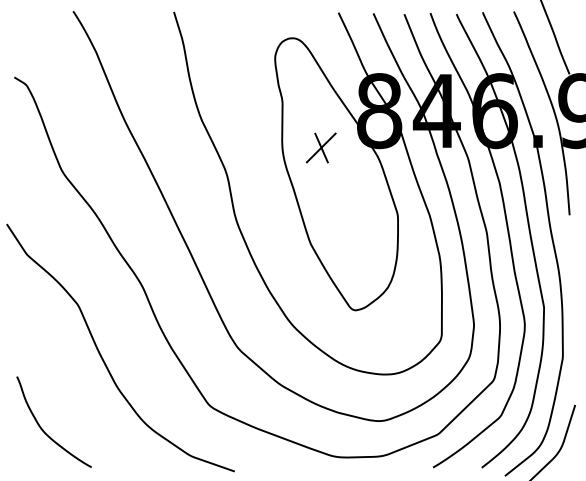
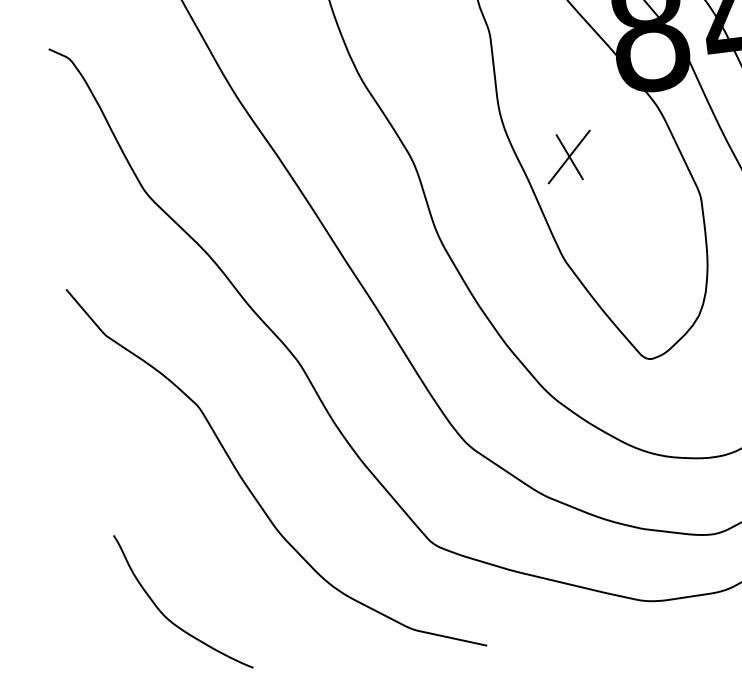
part: (320, 147) -> (567, 156), moved

